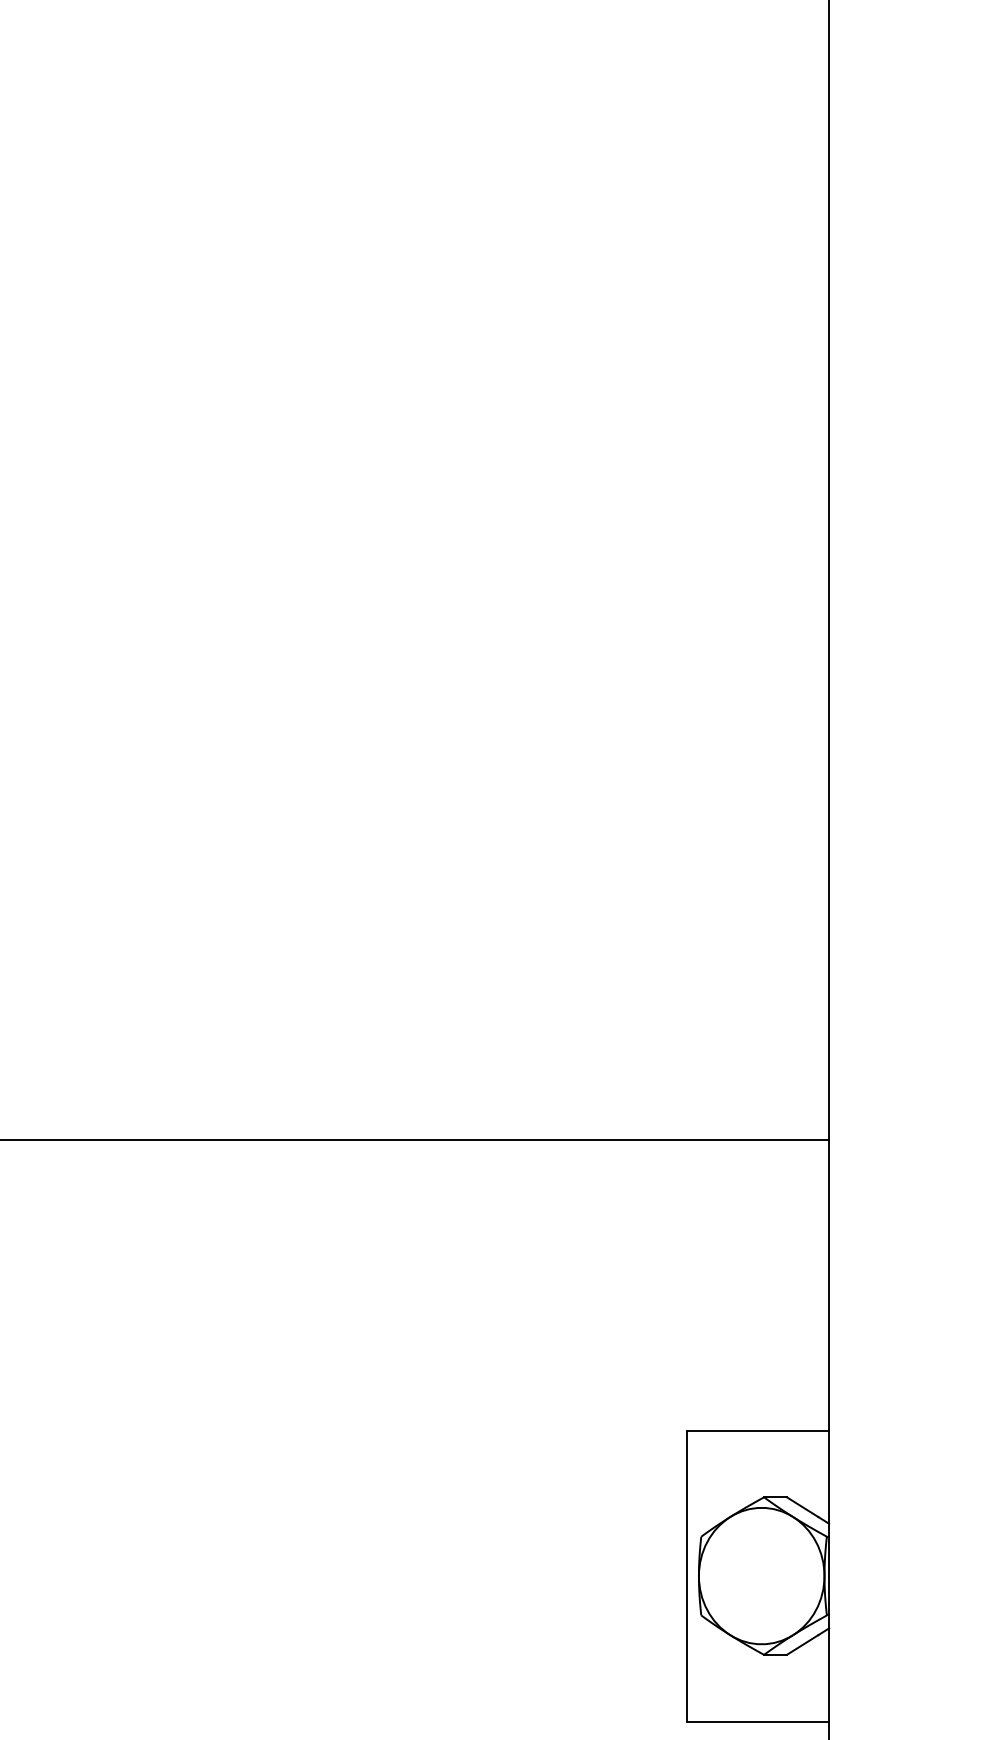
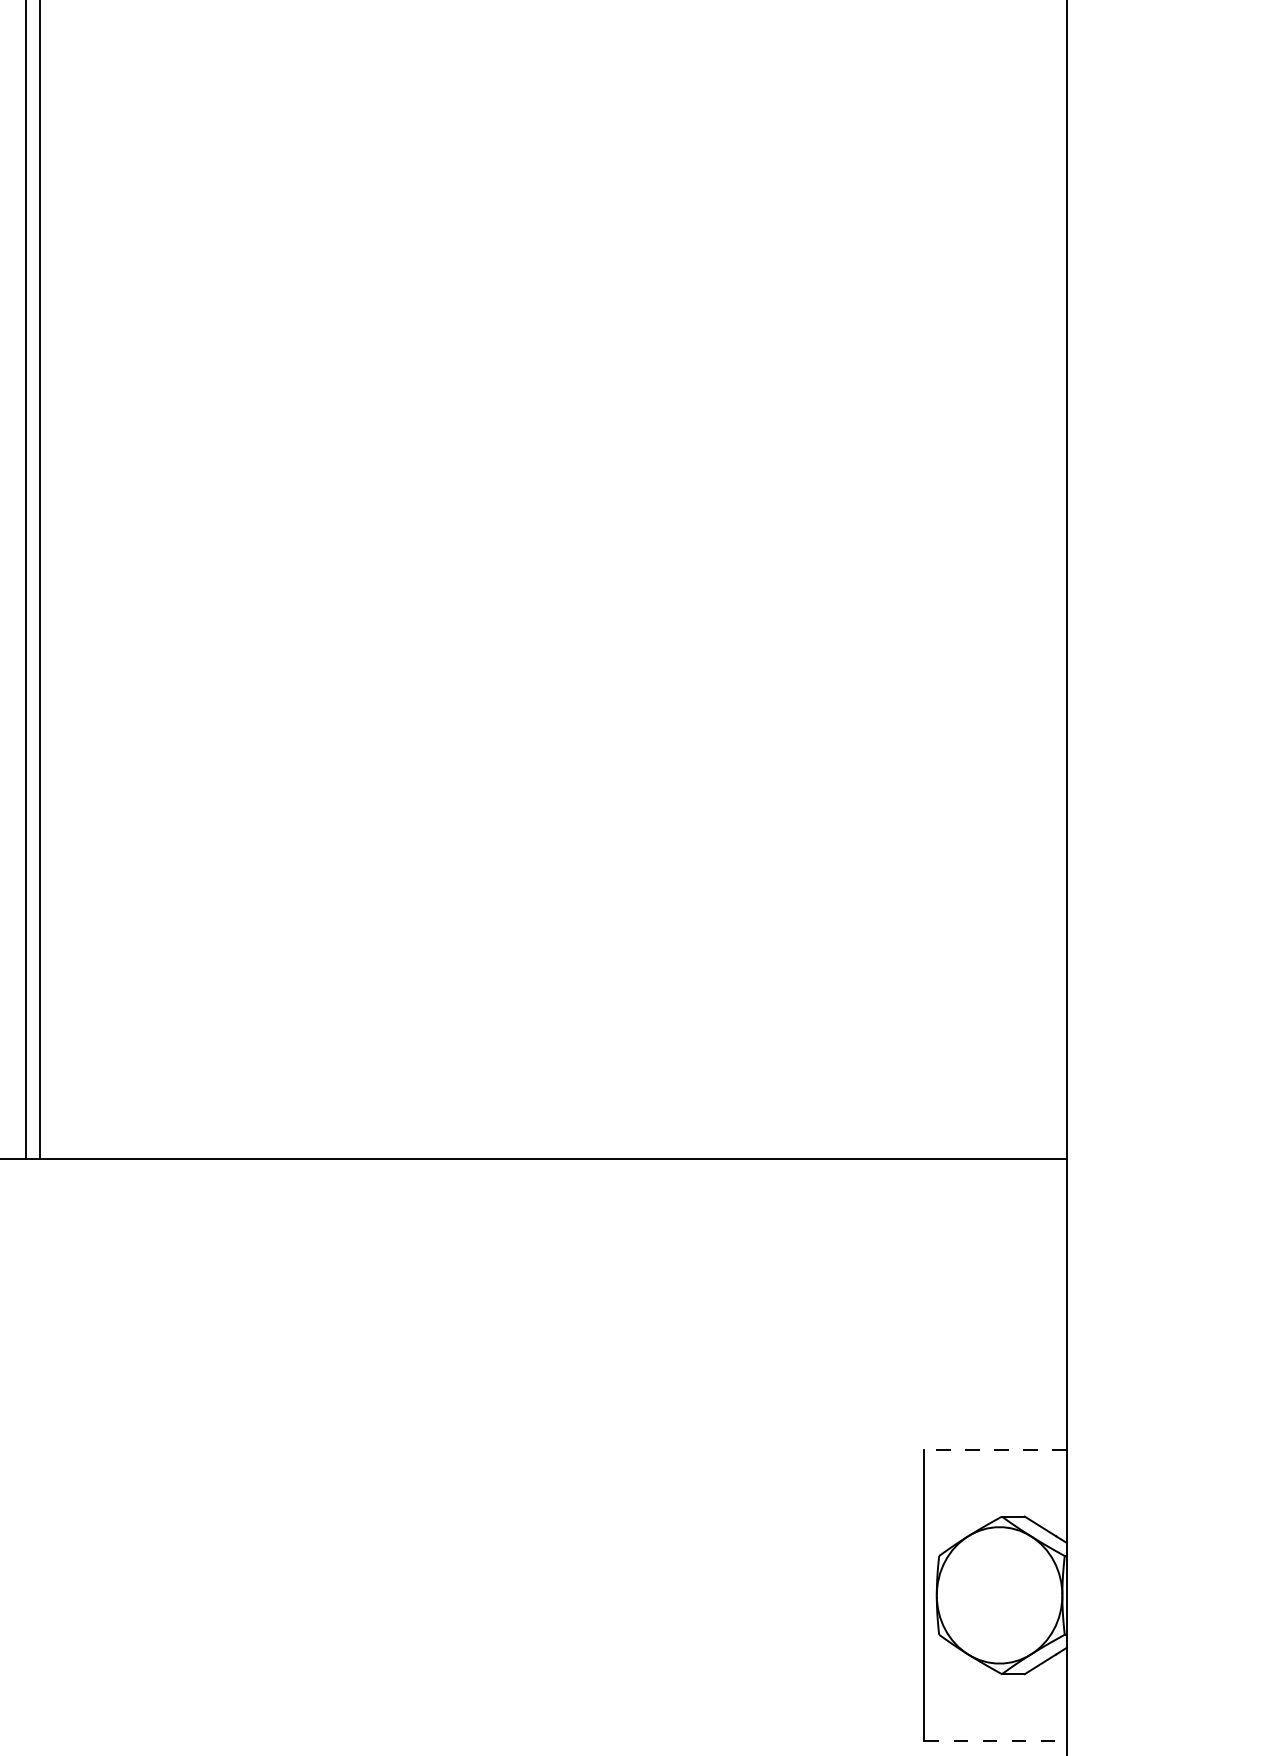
line: (757, 1430) -> (995, 1449), solid -> dashed
line: (758, 1721) -> (996, 1740), solid -> dashed

